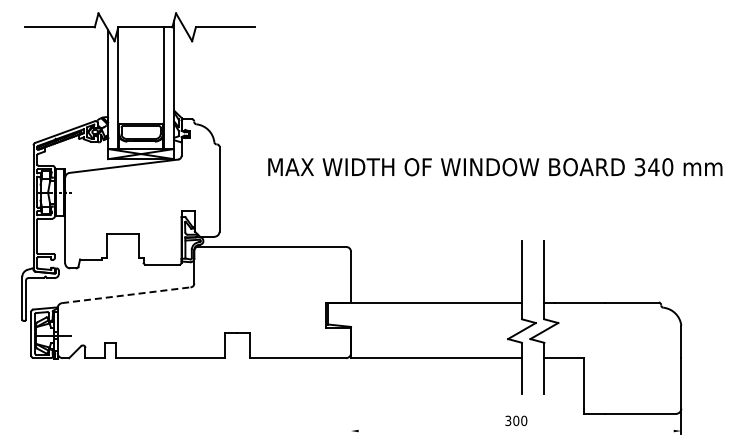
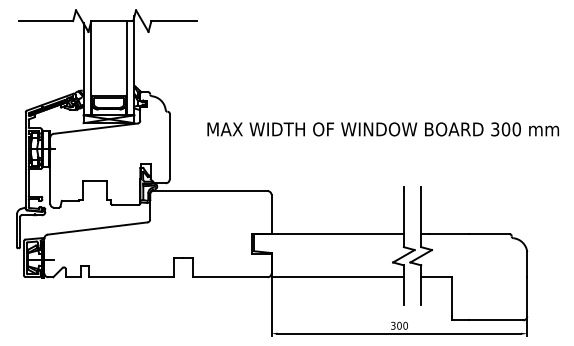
text: (653, 167) -> (505, 129), 340 -> 300
line: (126, 295) -> (97, 228), dashed -> solid
line: (351, 396) -> (271, 306), added
line: (515, 431) -> (398, 334), added

